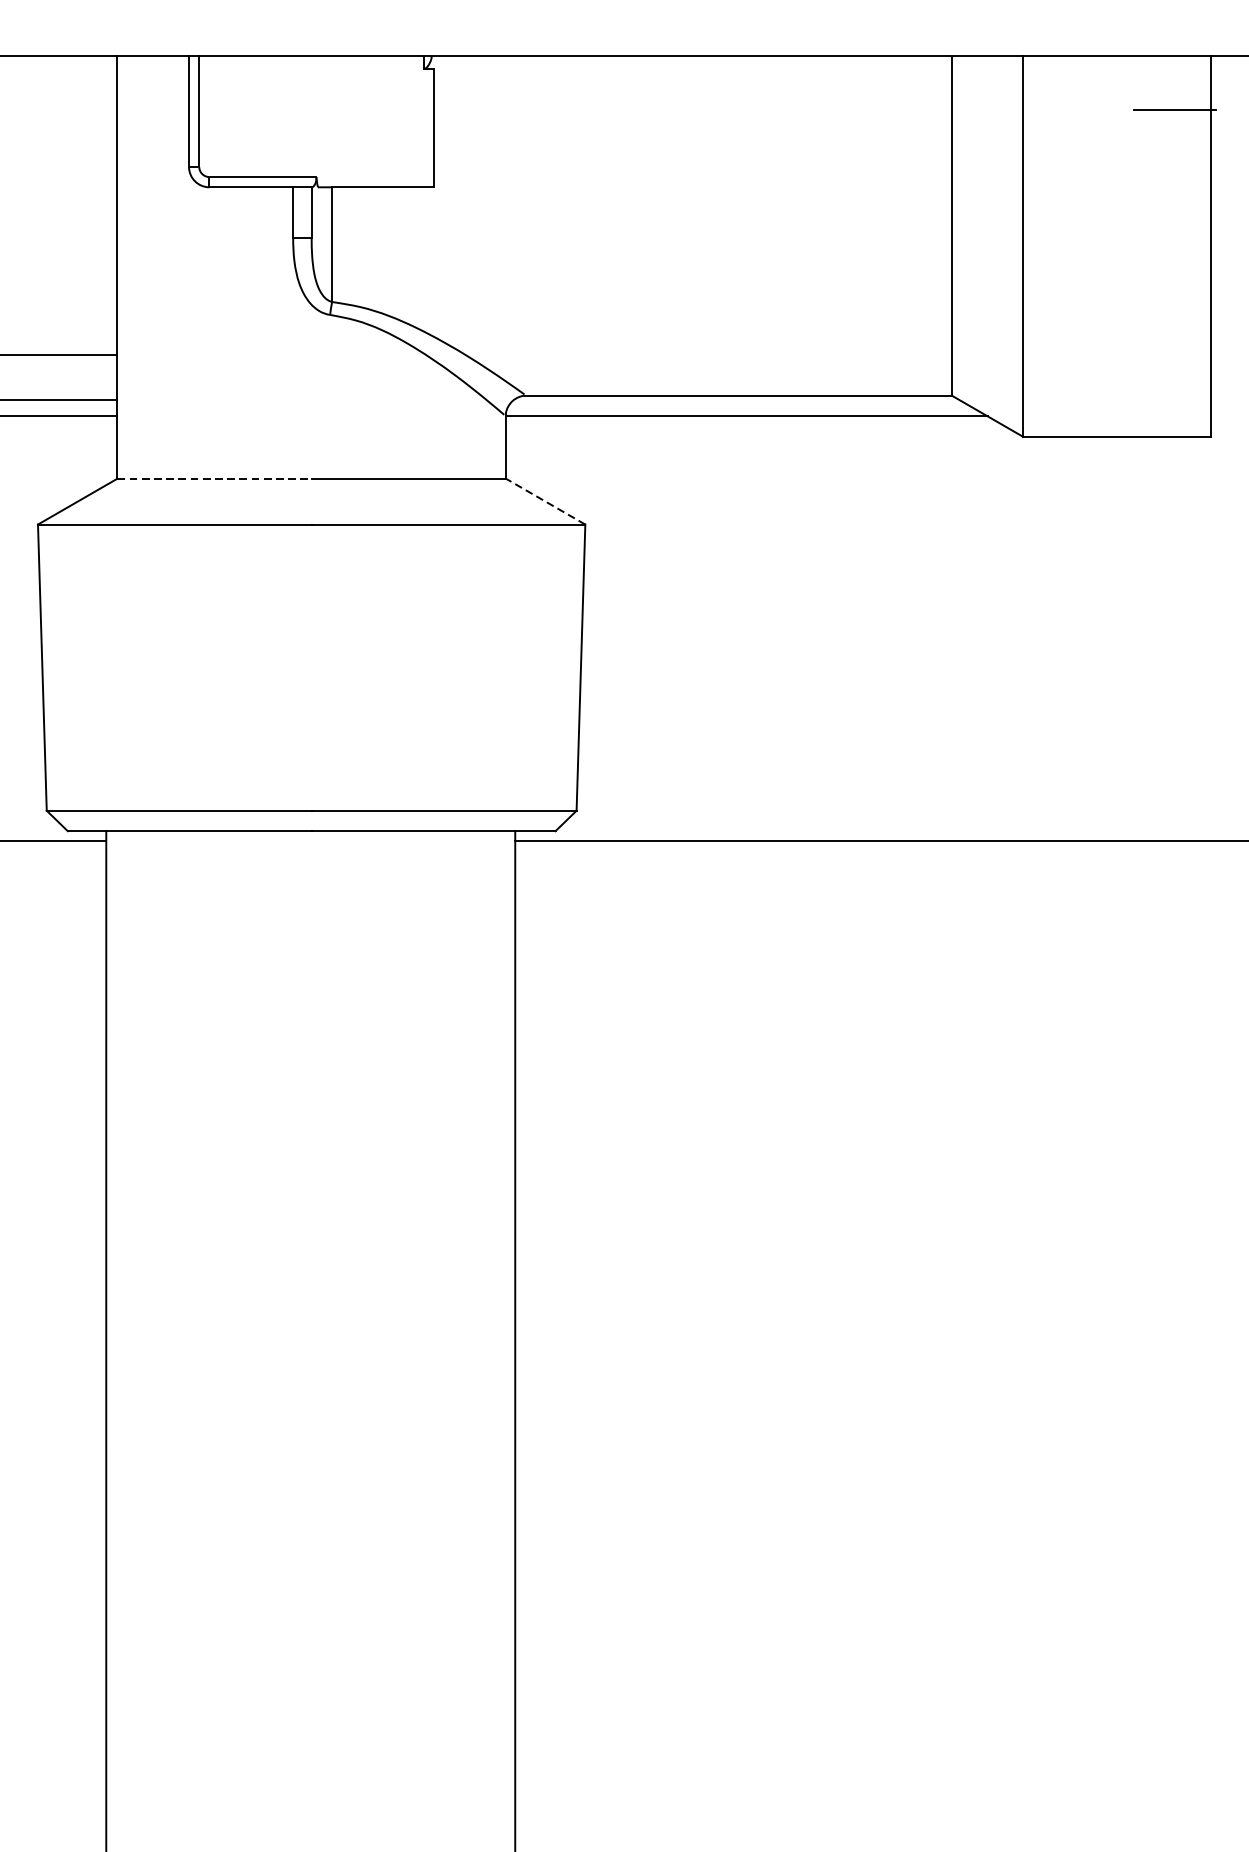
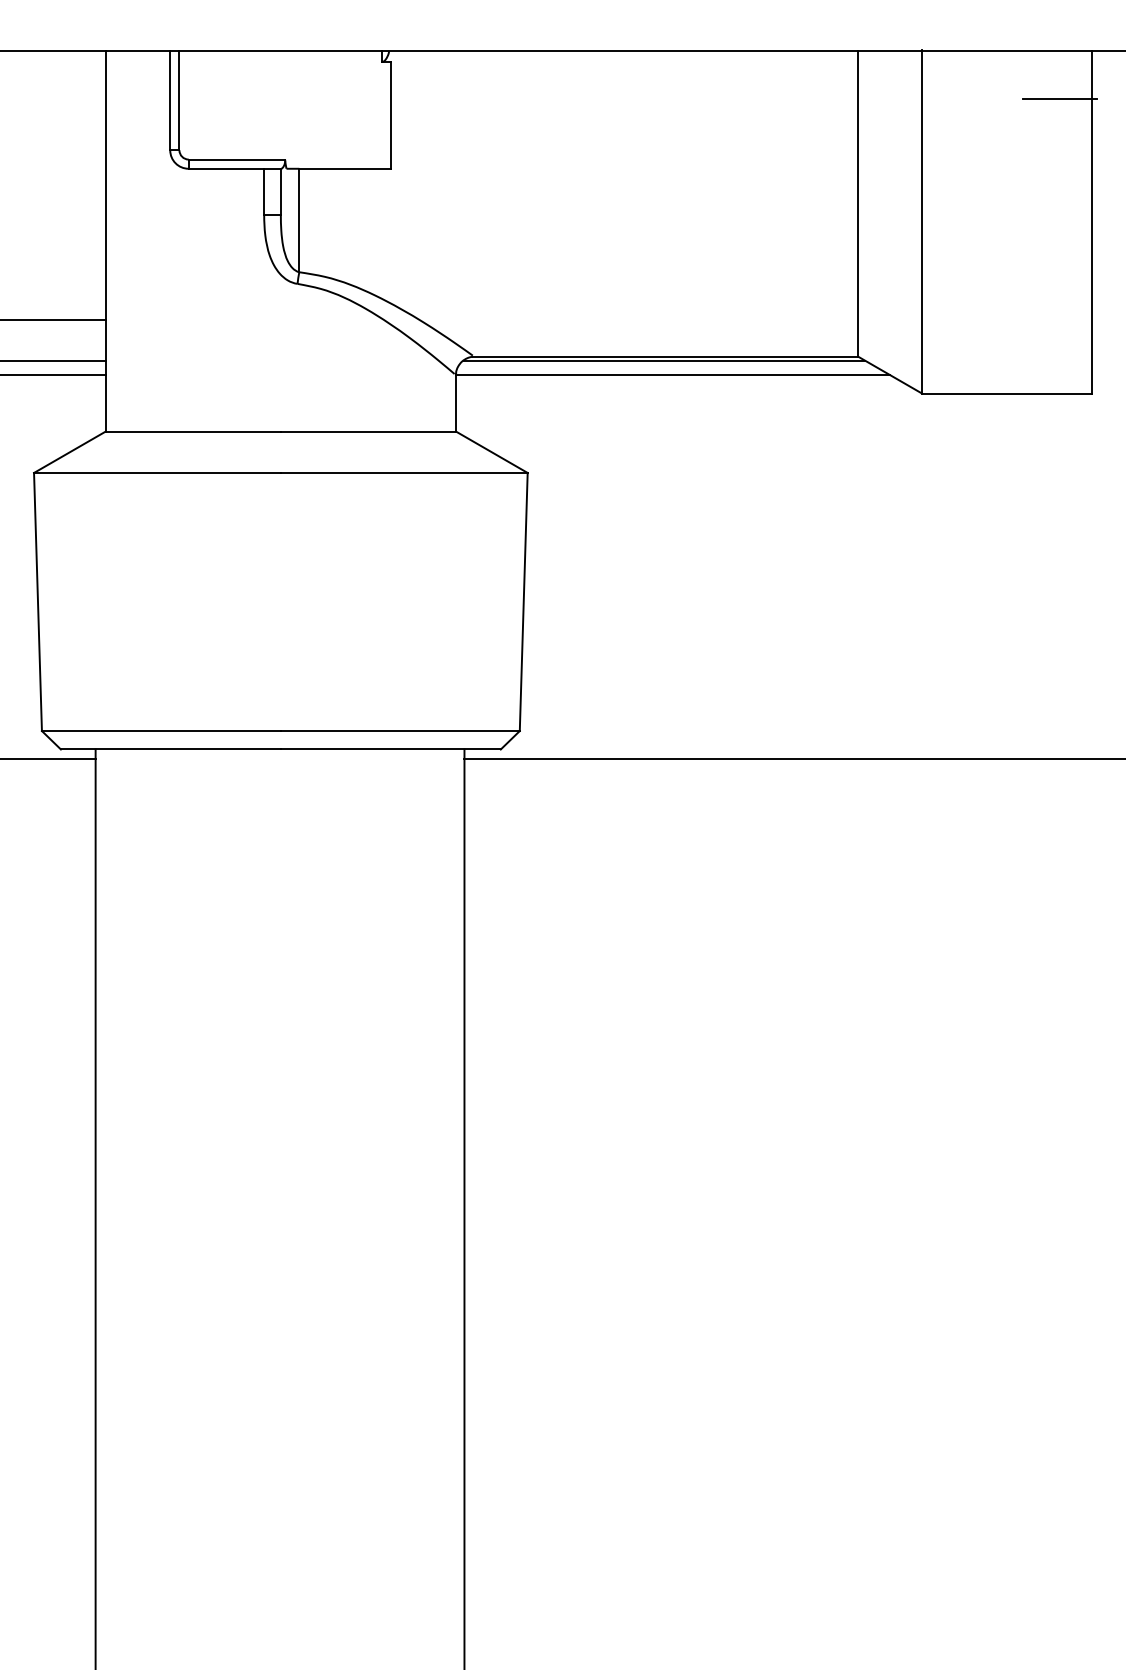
line: (735, 399) -> (663, 360), added
line: (214, 478) -> (193, 431), dashed -> solid
line: (545, 501) -> (491, 452), dashed -> solid

